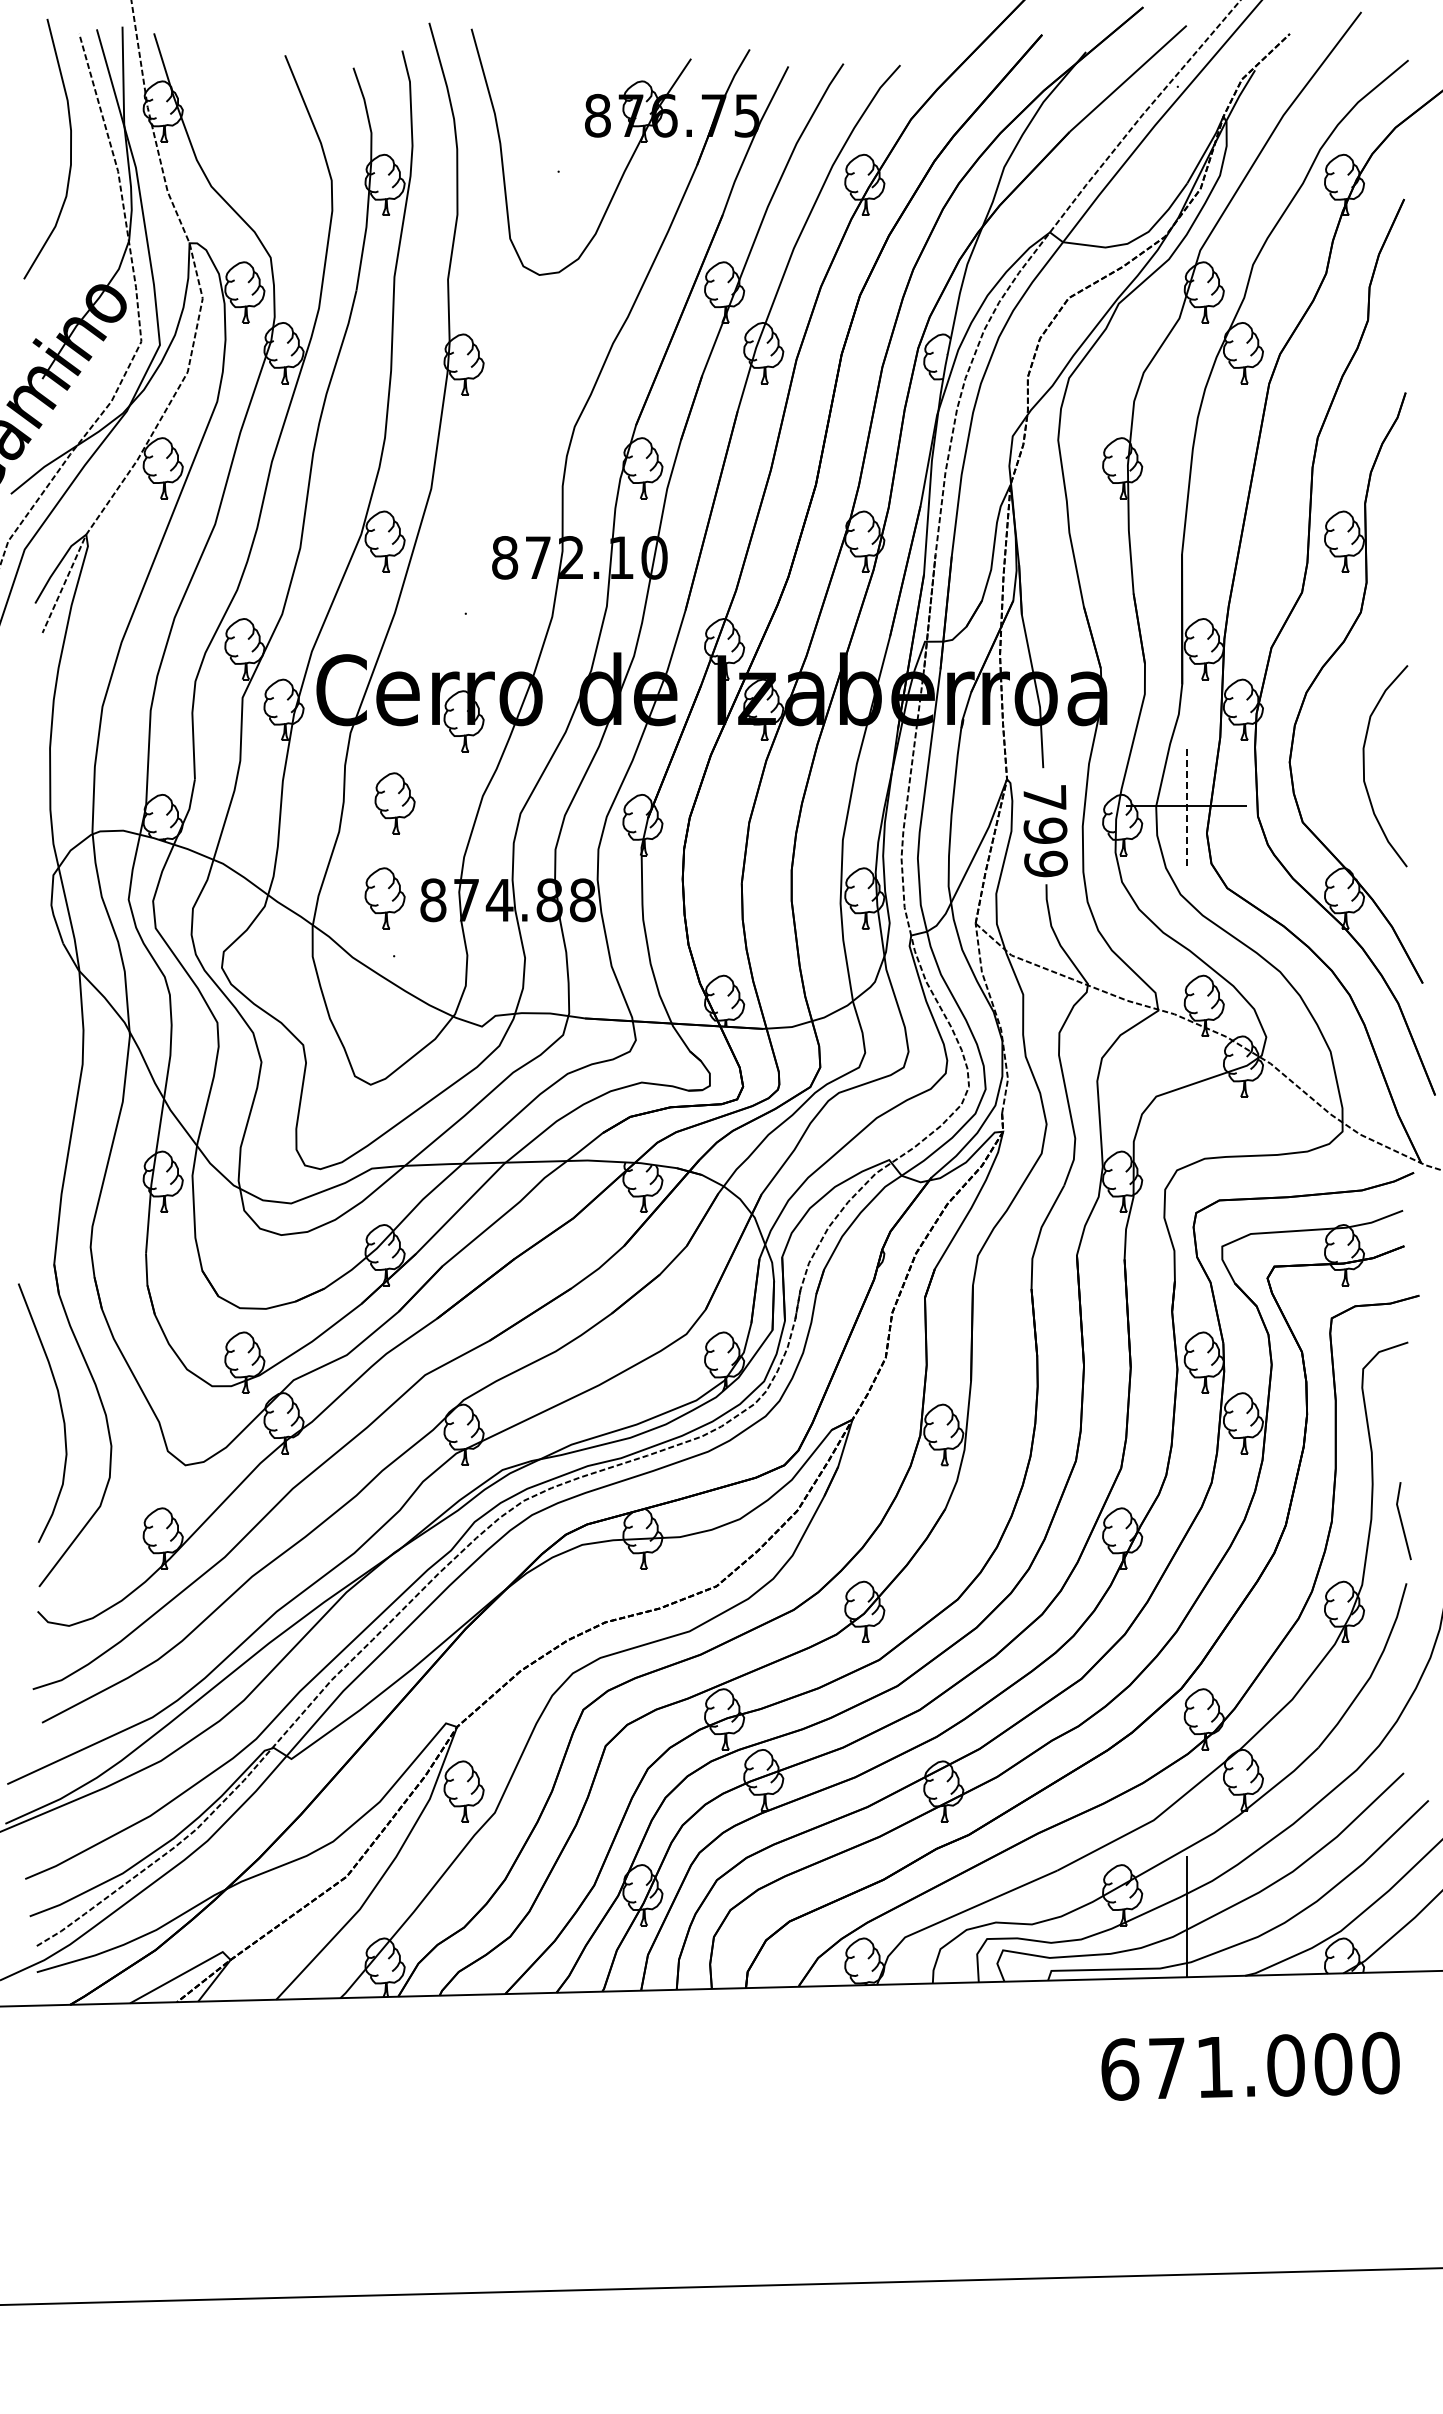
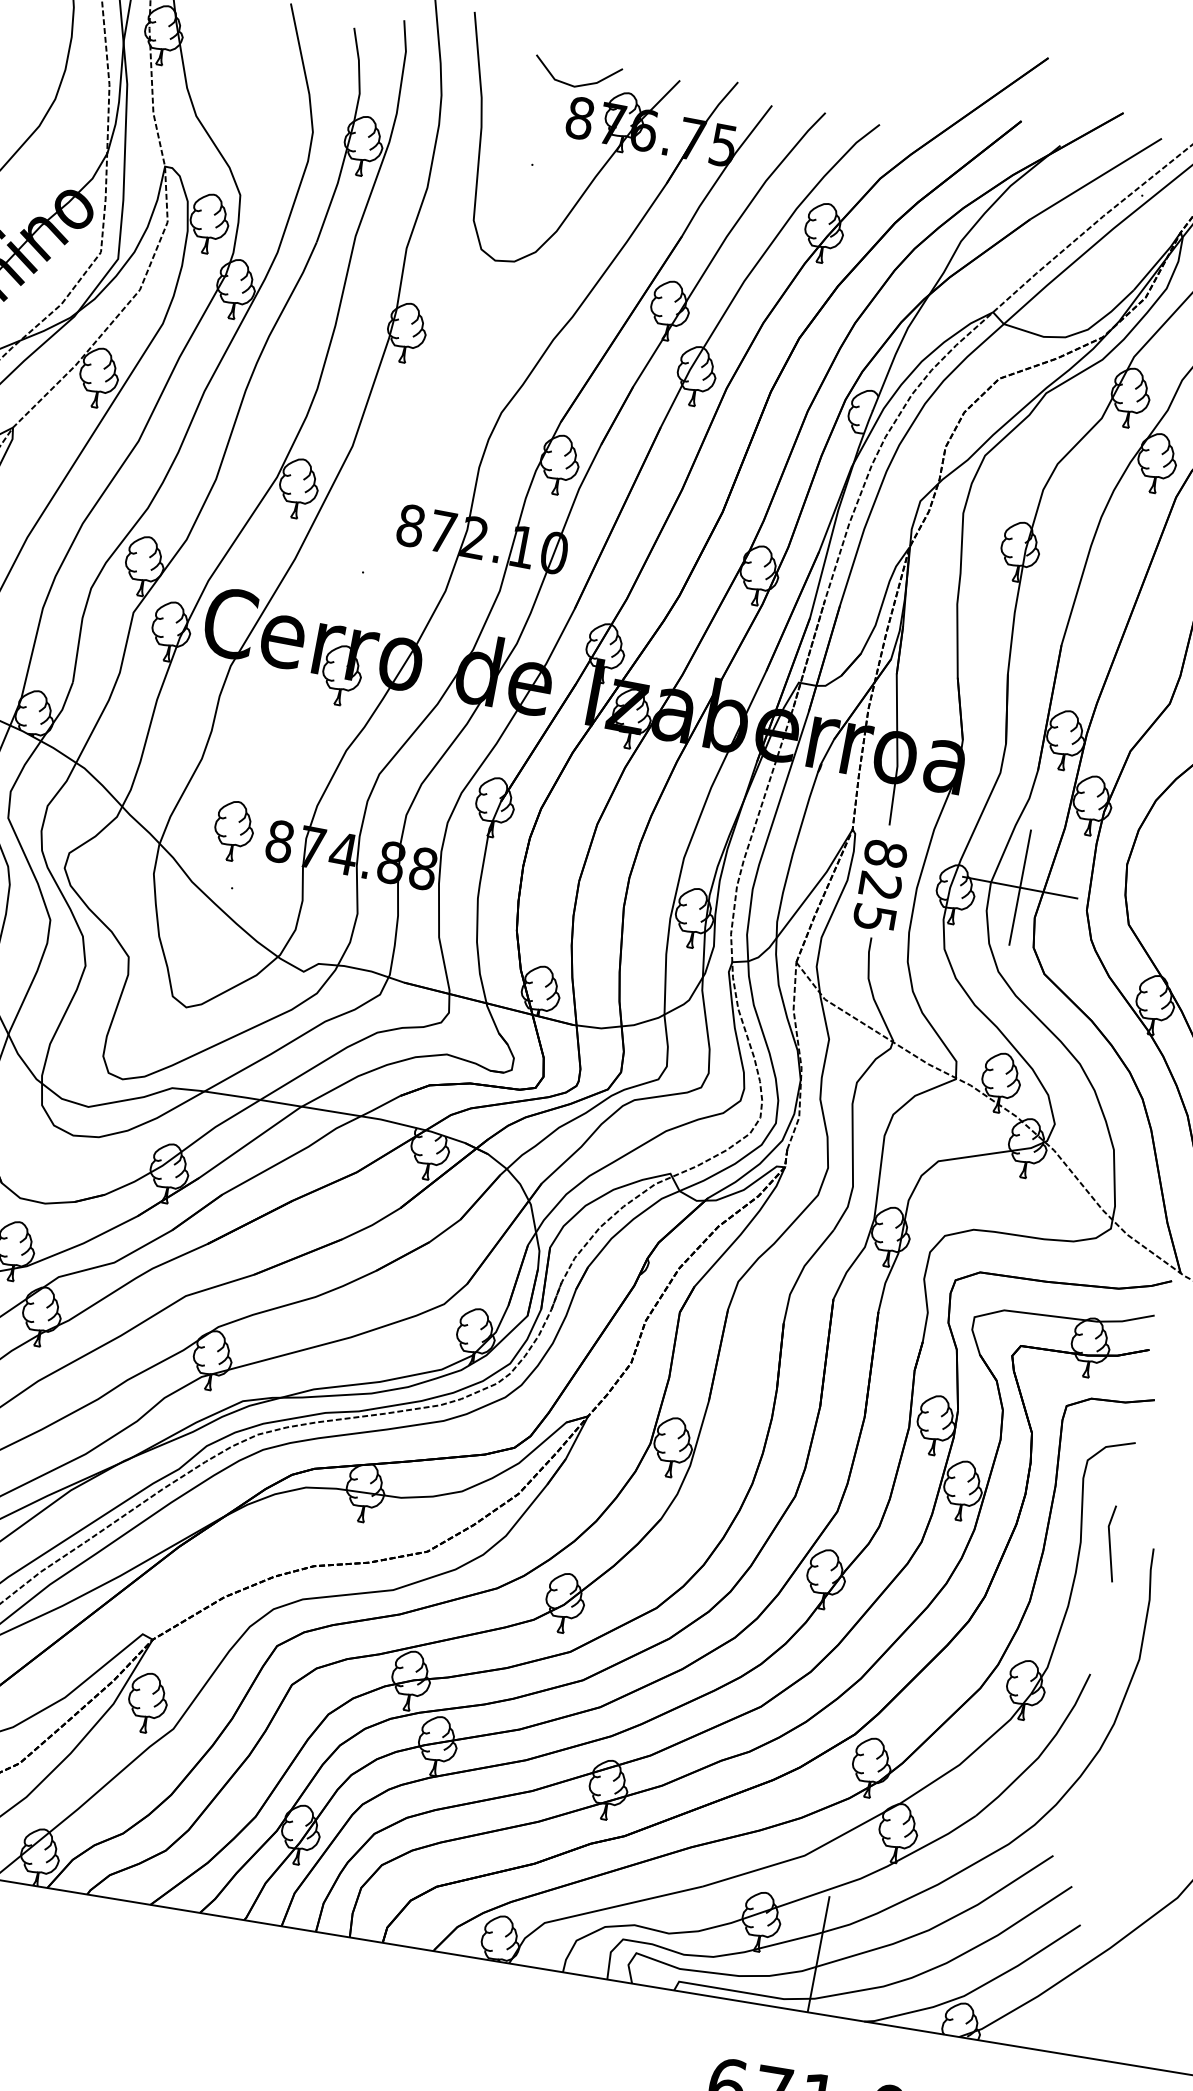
line: (589, 82) -> (578, 84), added
part: (394, 803) -> (260, 741), removed
line: (1186, 805) -> (1020, 887), dashed -> solid
text: (1045, 831) -> (880, 886), 799 -> 825
line: (1402, 1521) -> (1110, 1543), moved

